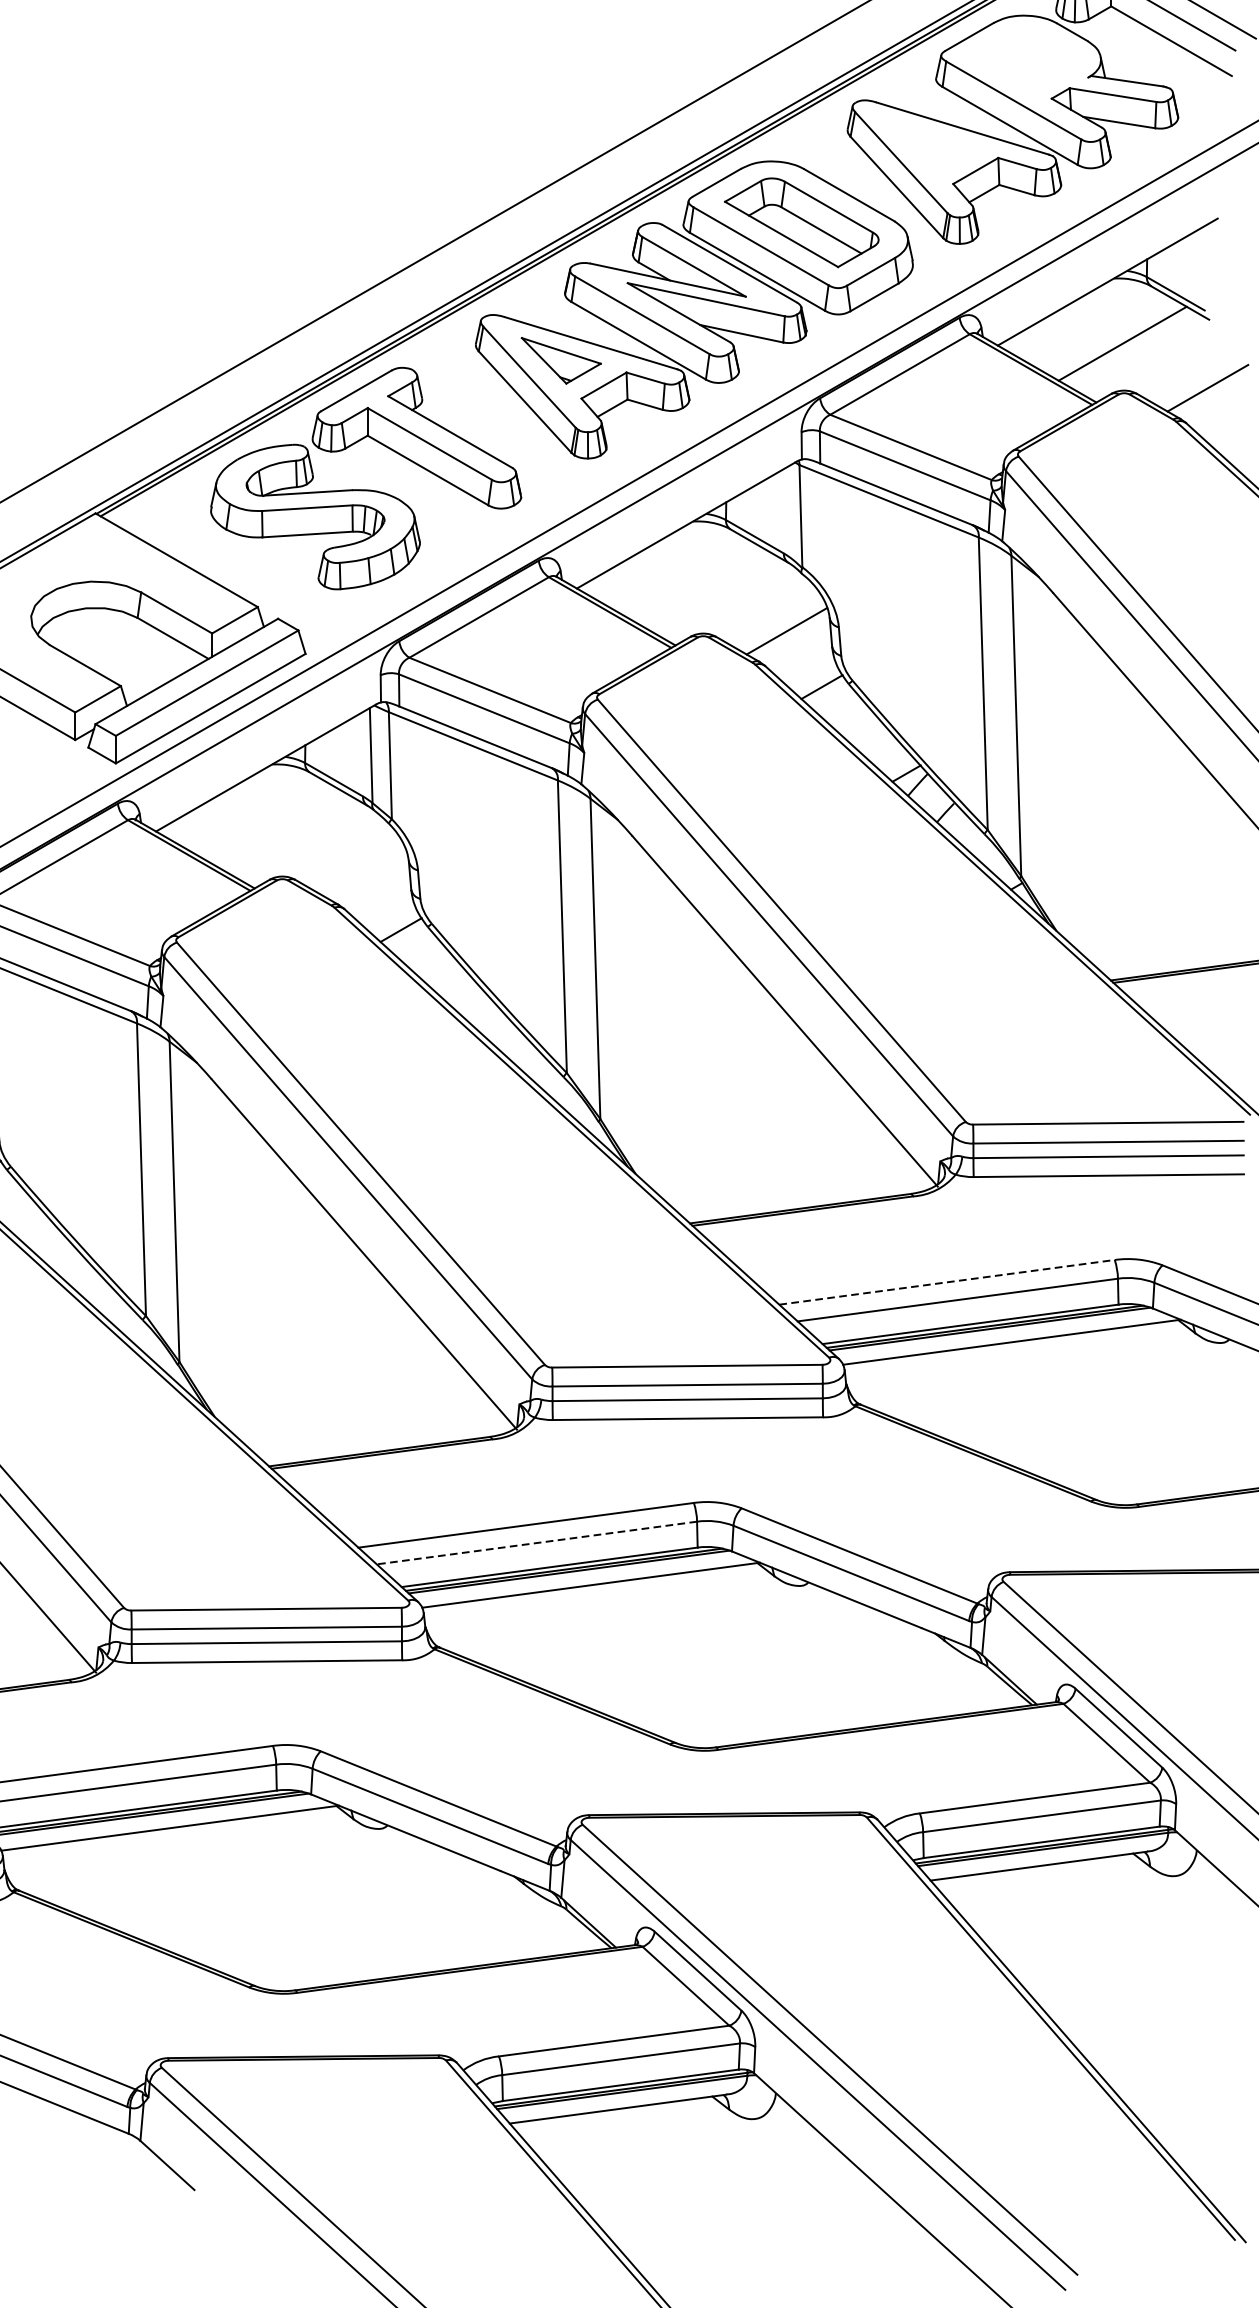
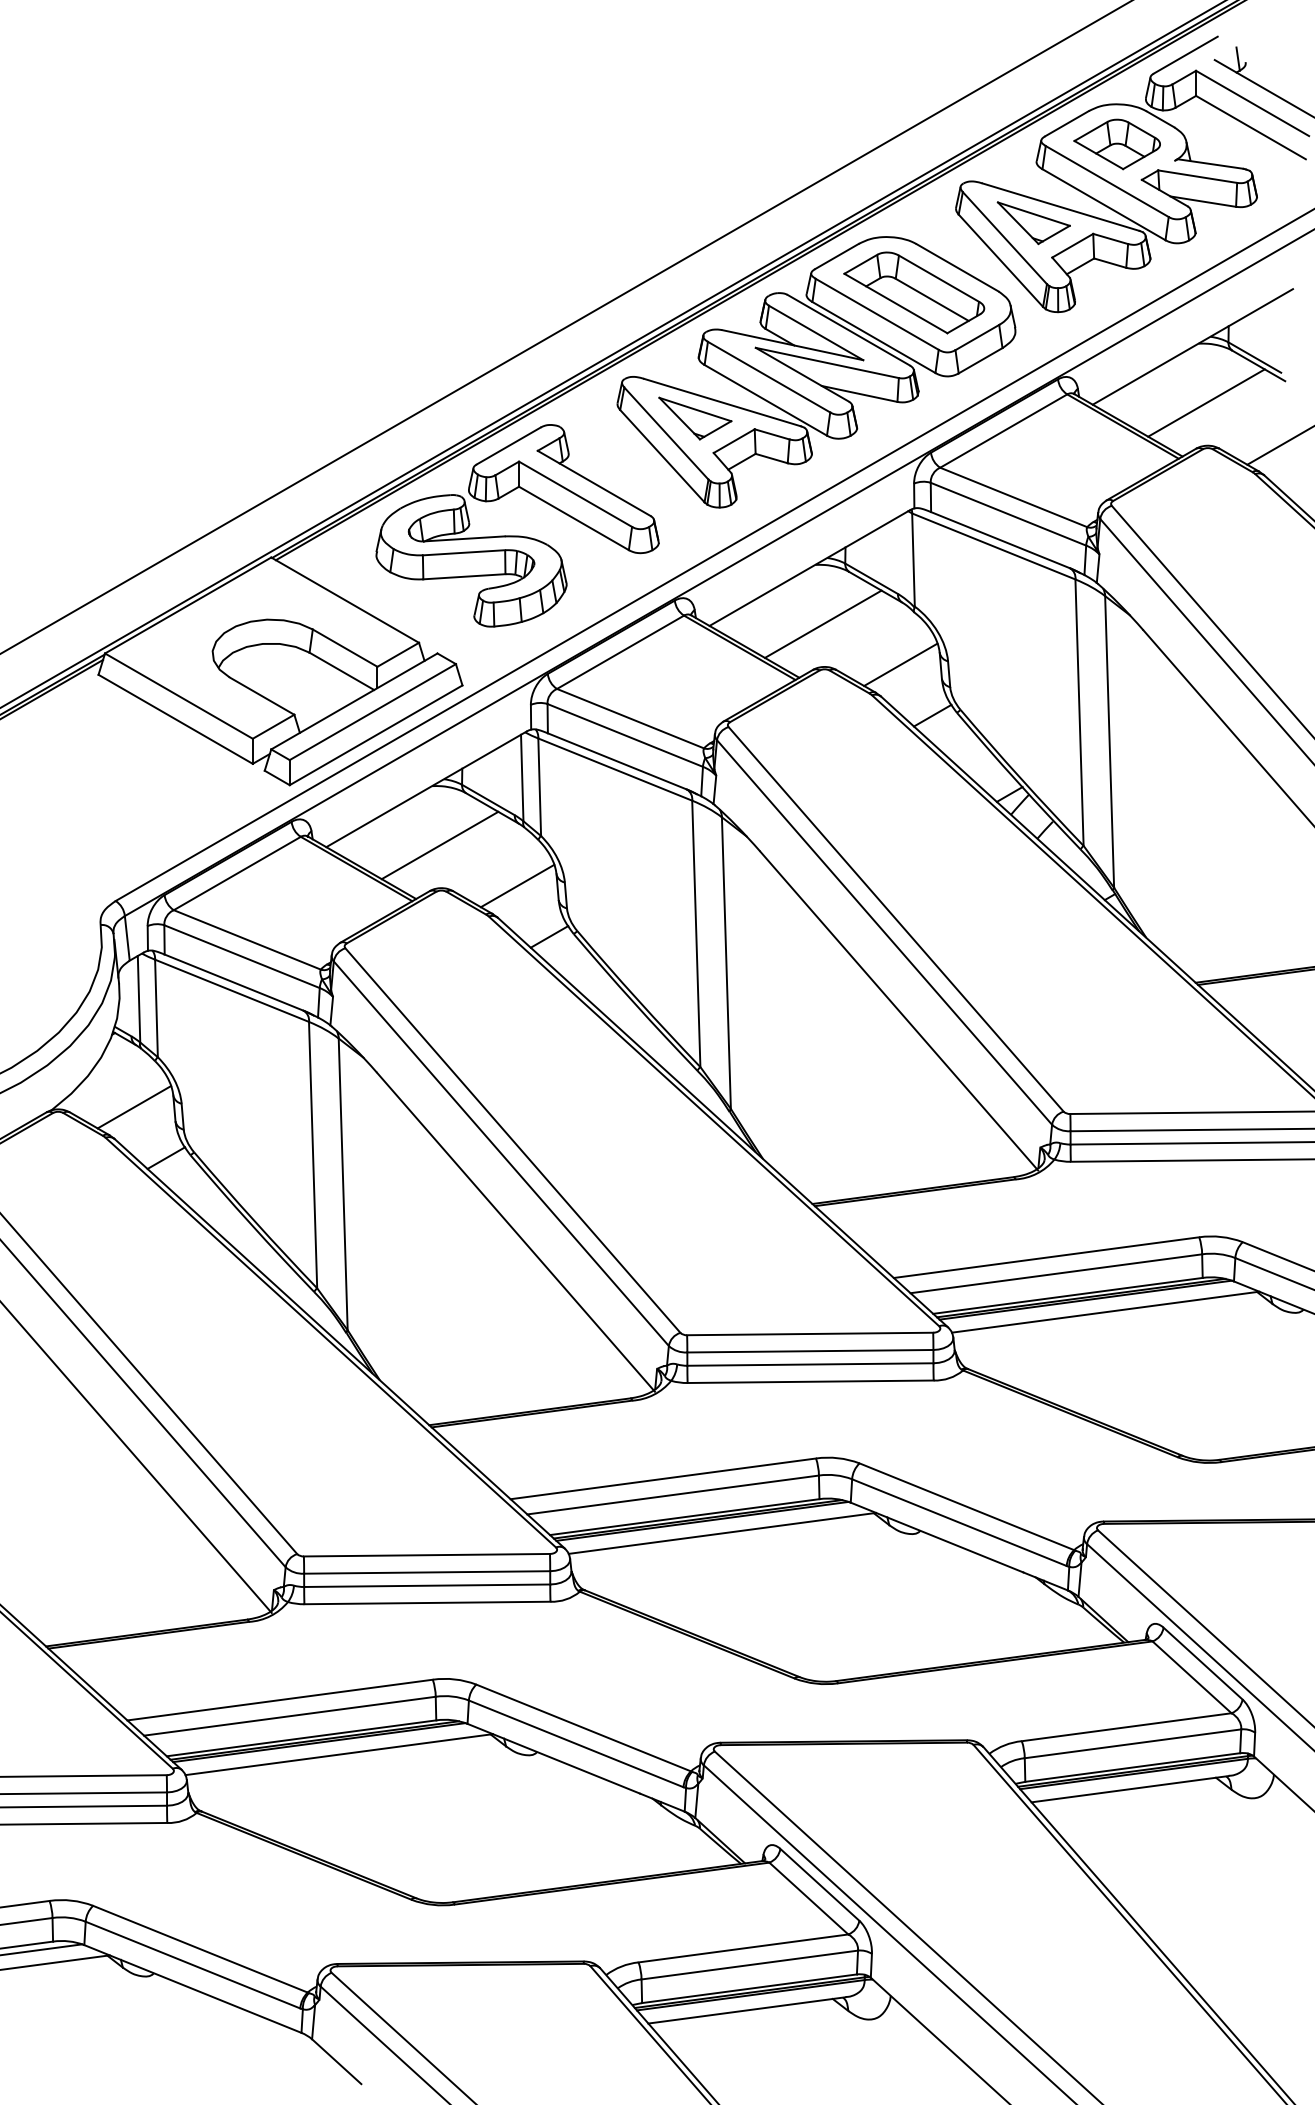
part: (1023, 59) -> (1116, 144), added
part: (932, 146) -> (1033, 223), added
line: (700, 585) -> (822, 623), added
line: (280, 829) -> (439, 845), added
line: (365, 873) -> (517, 885), added
line: (948, 1282) -> (1047, 1257), dashed -> solid
line: (536, 1543) -> (672, 1495), dashed -> solid

